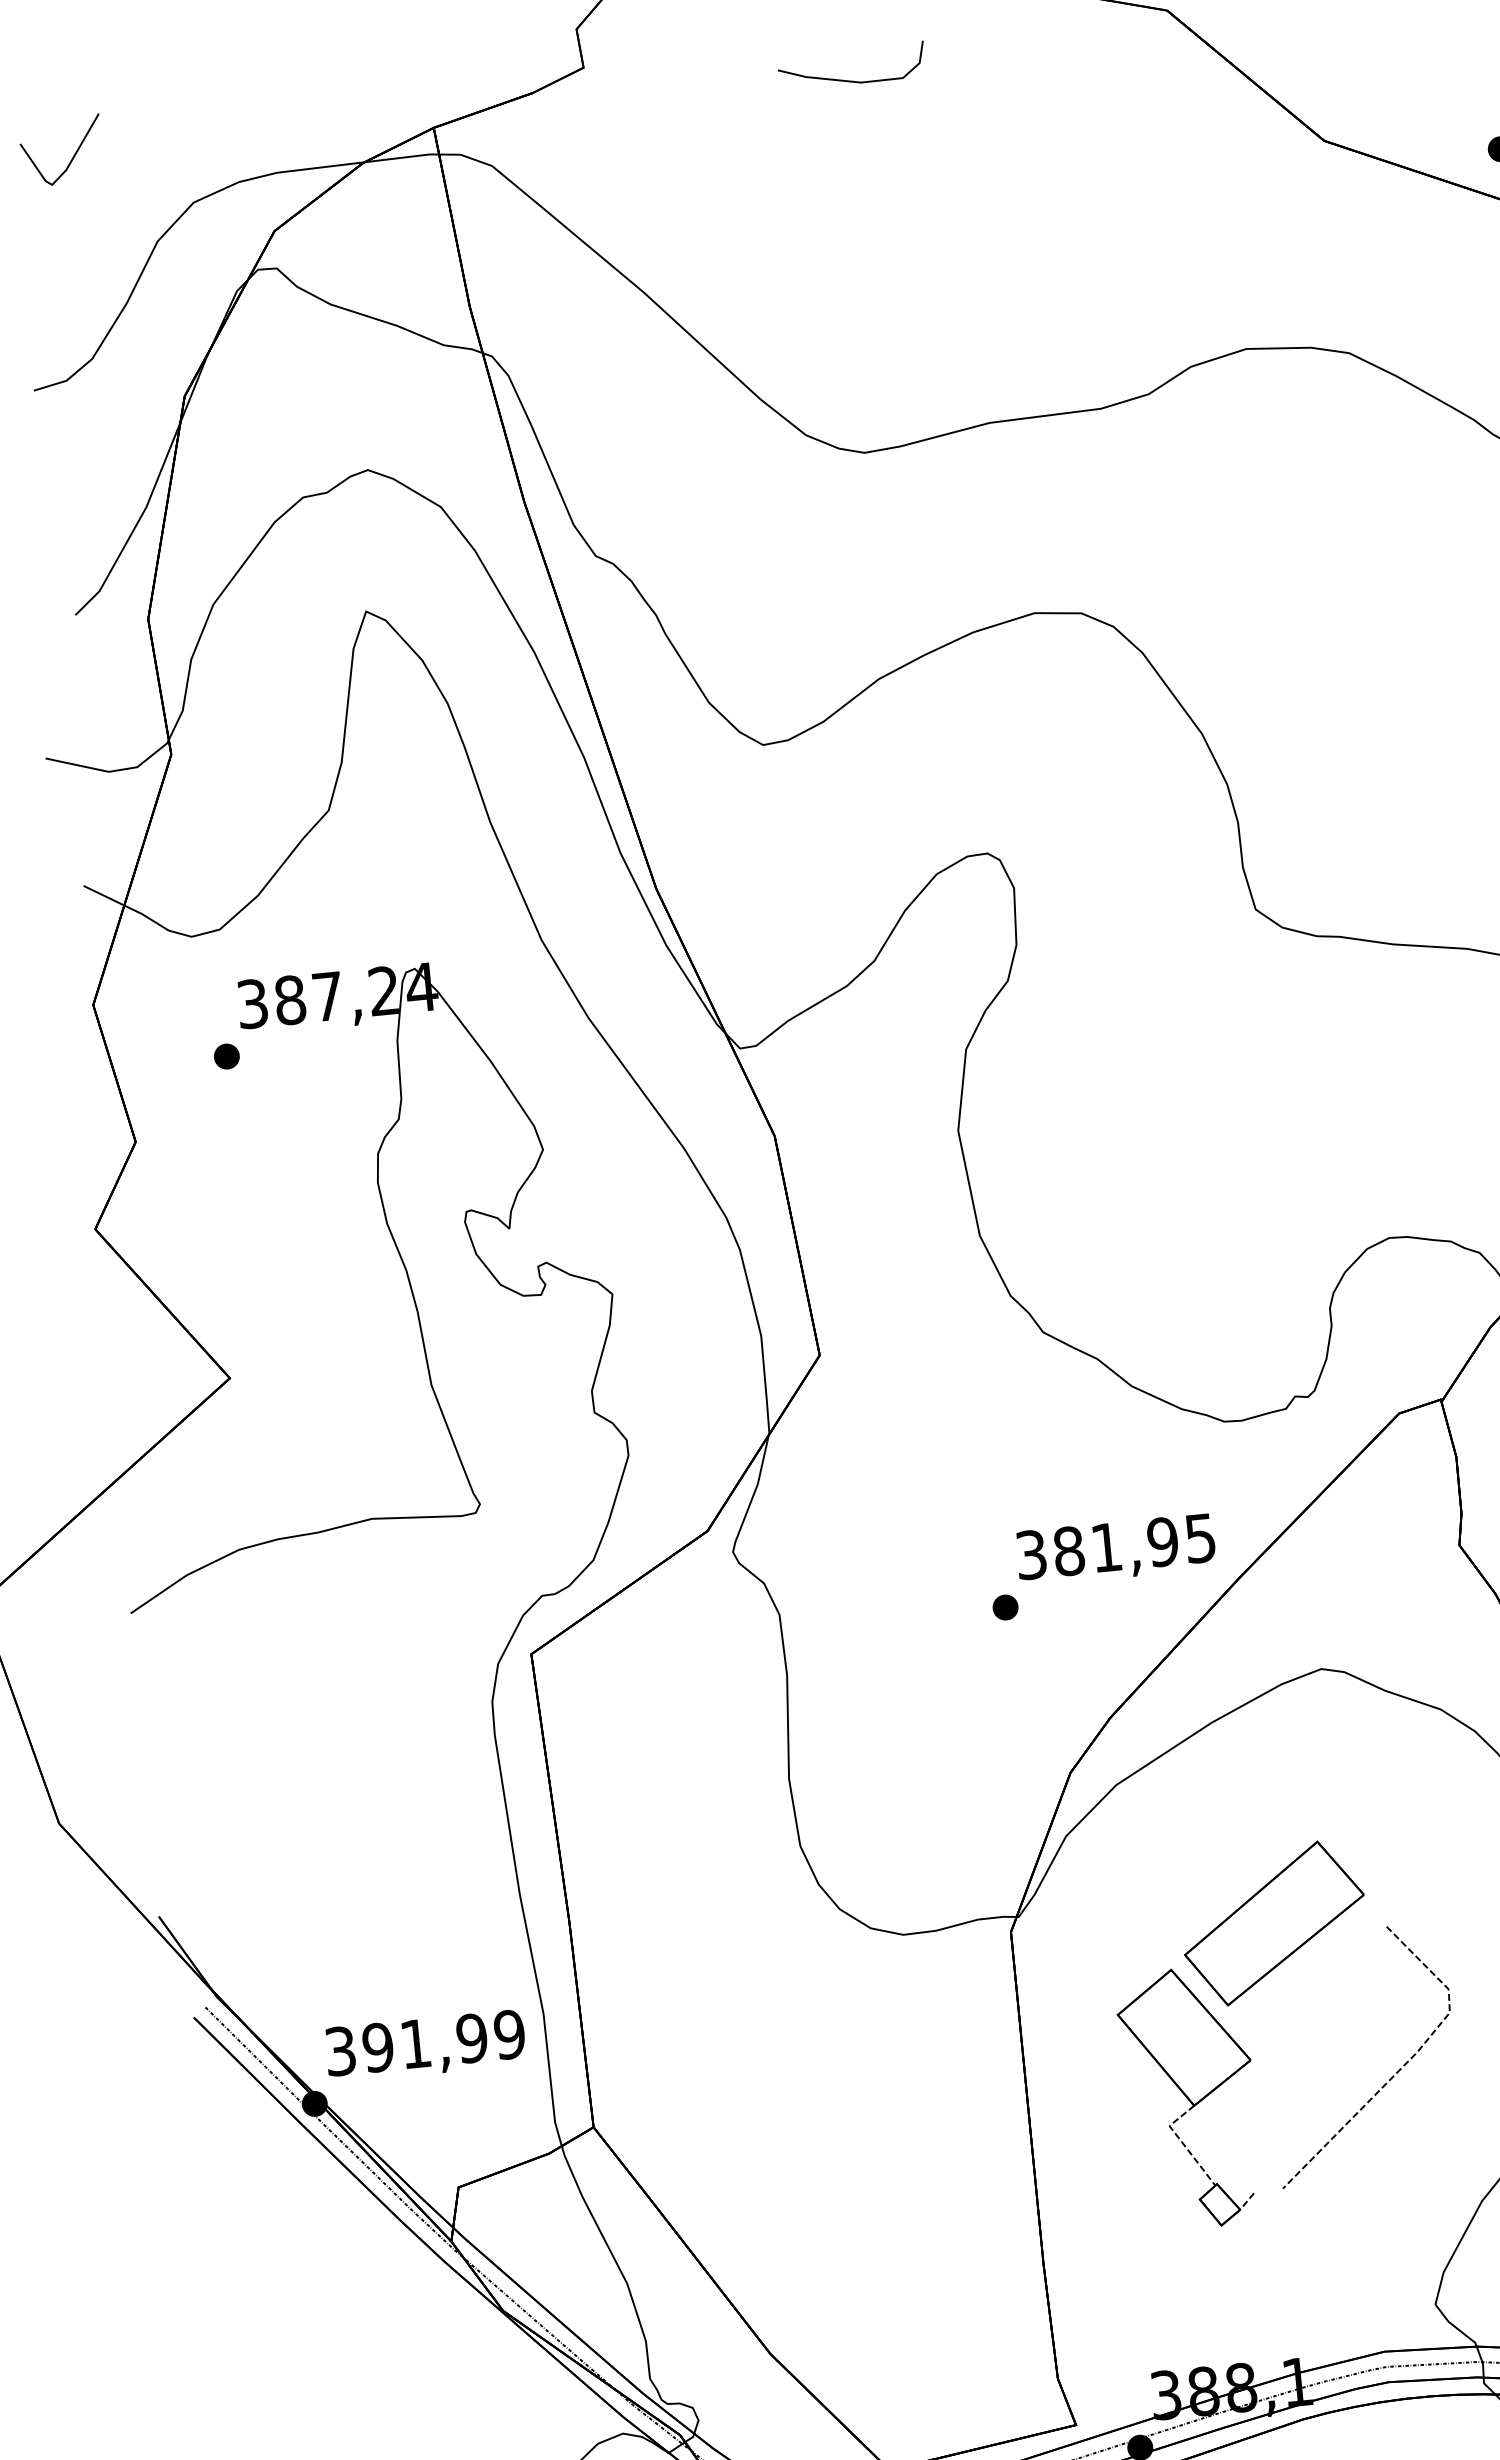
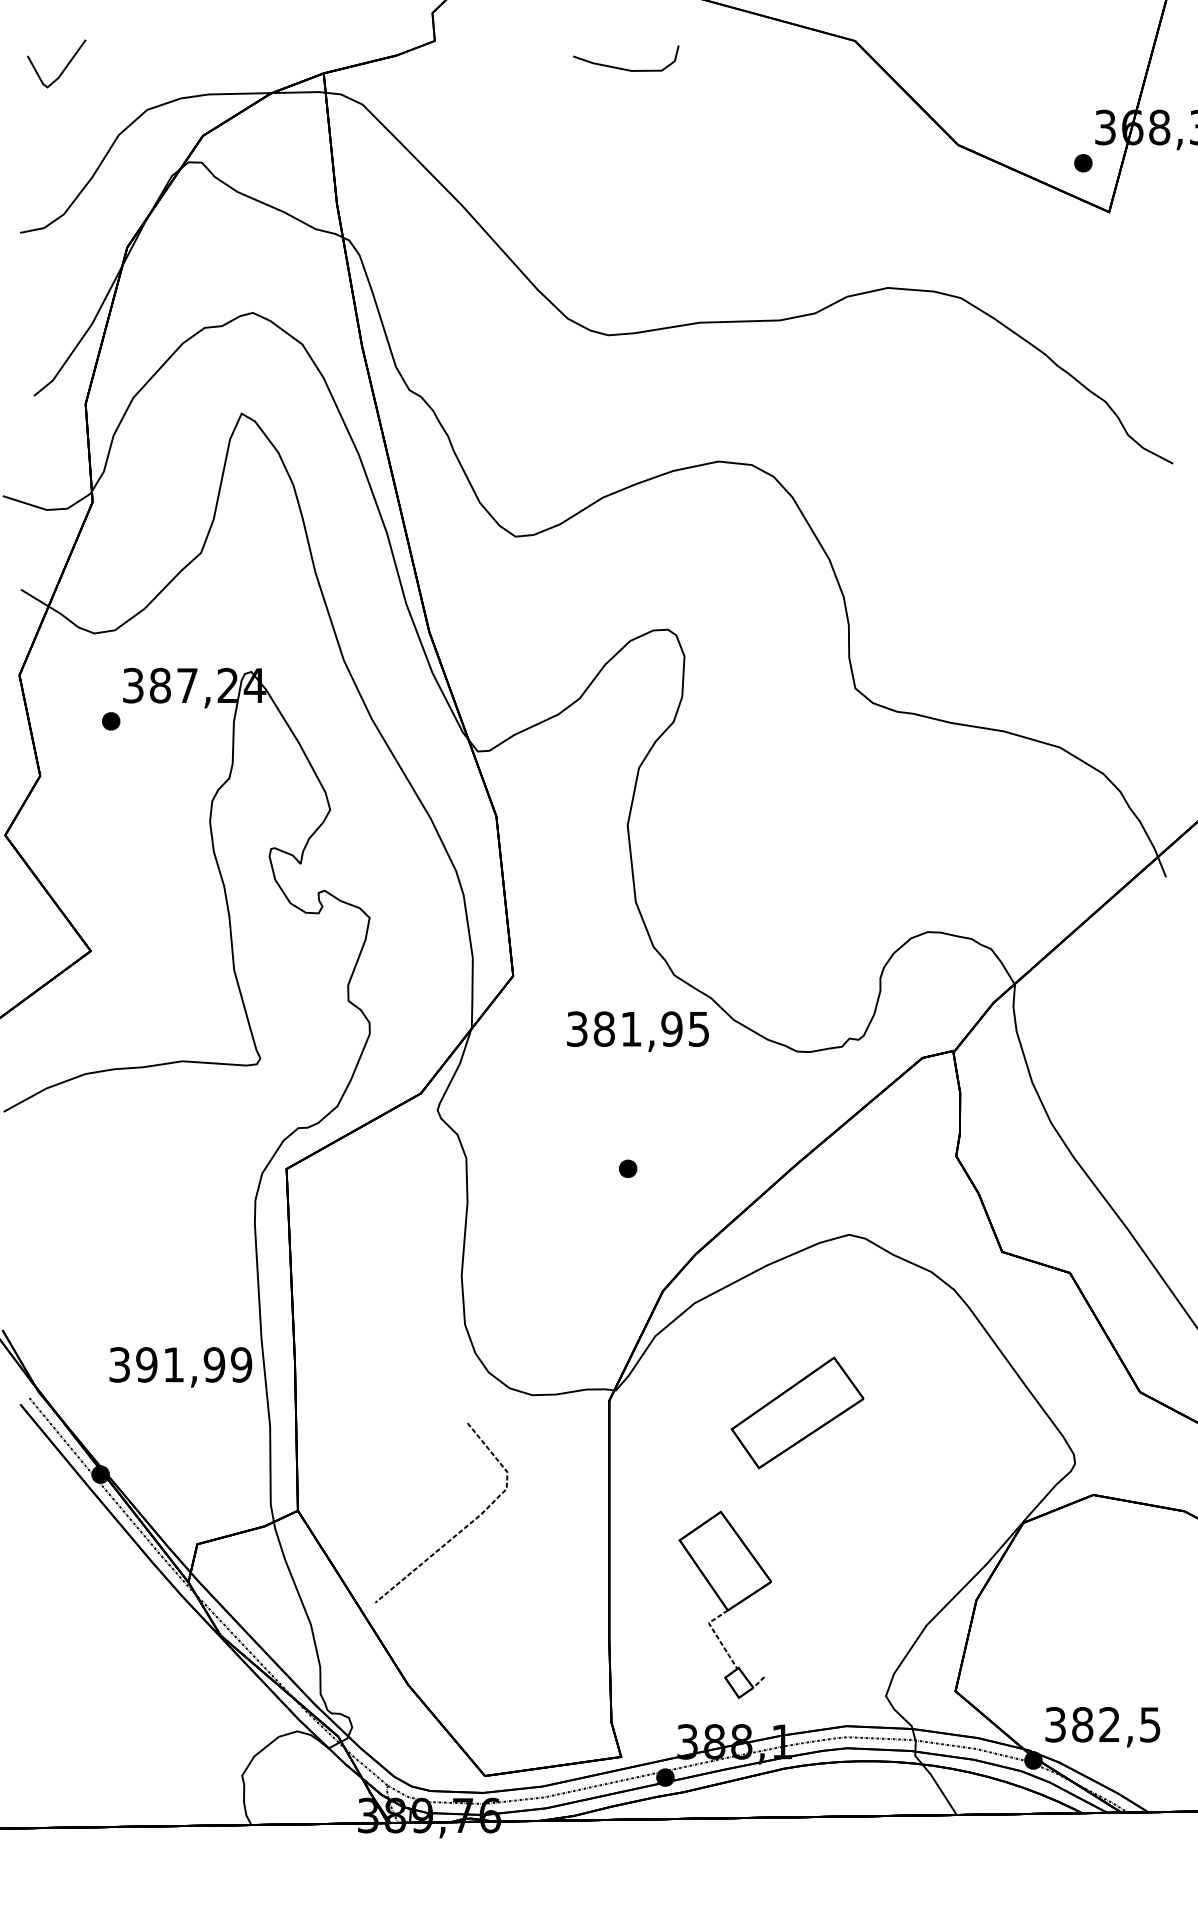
text: (1115, 1549) -> (637, 1031), moved
text: (425, 2046) -> (180, 1367), moved
line: (1384, 2082) -> (455, 1534), moved
part: (1188, 2097) -> (724, 1604), moved

